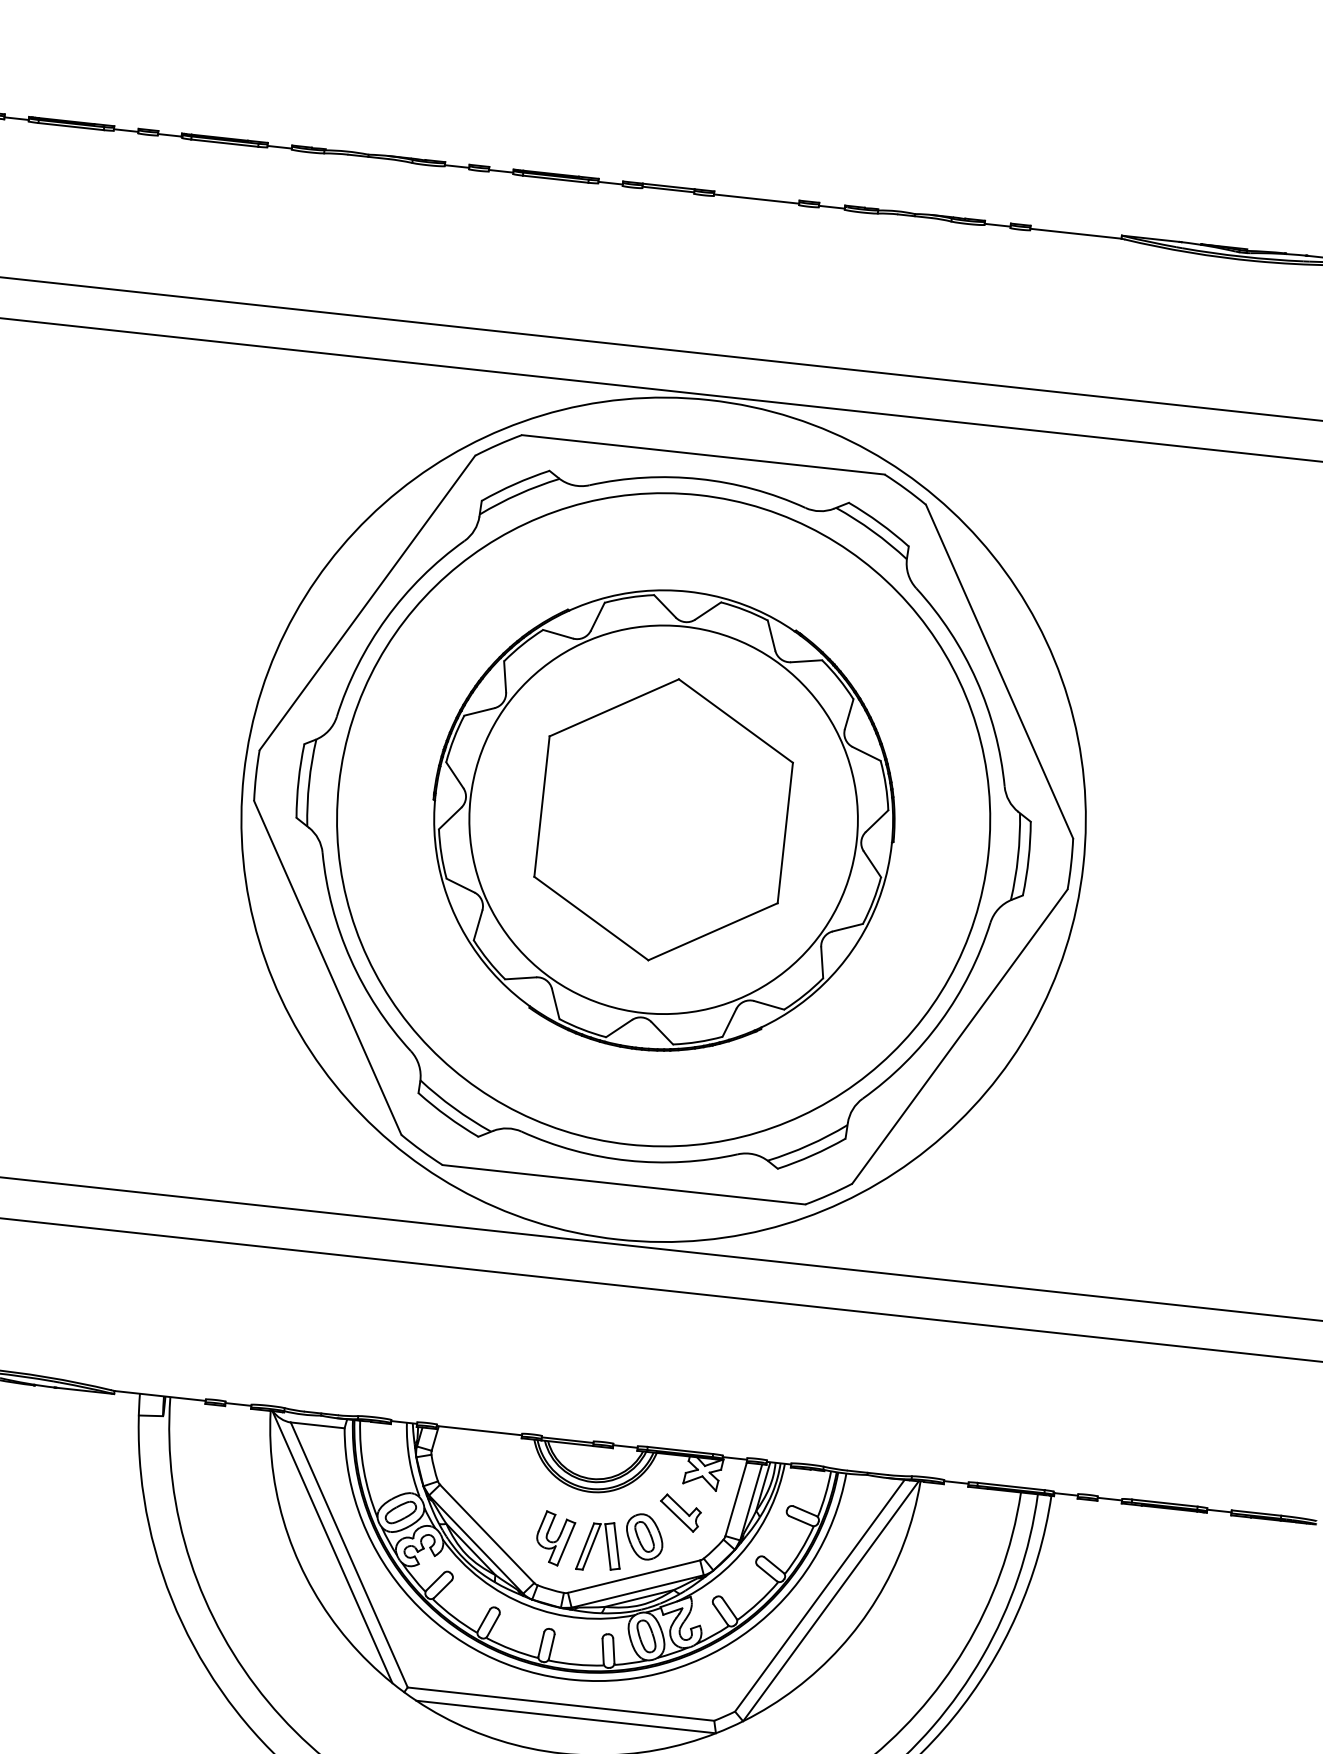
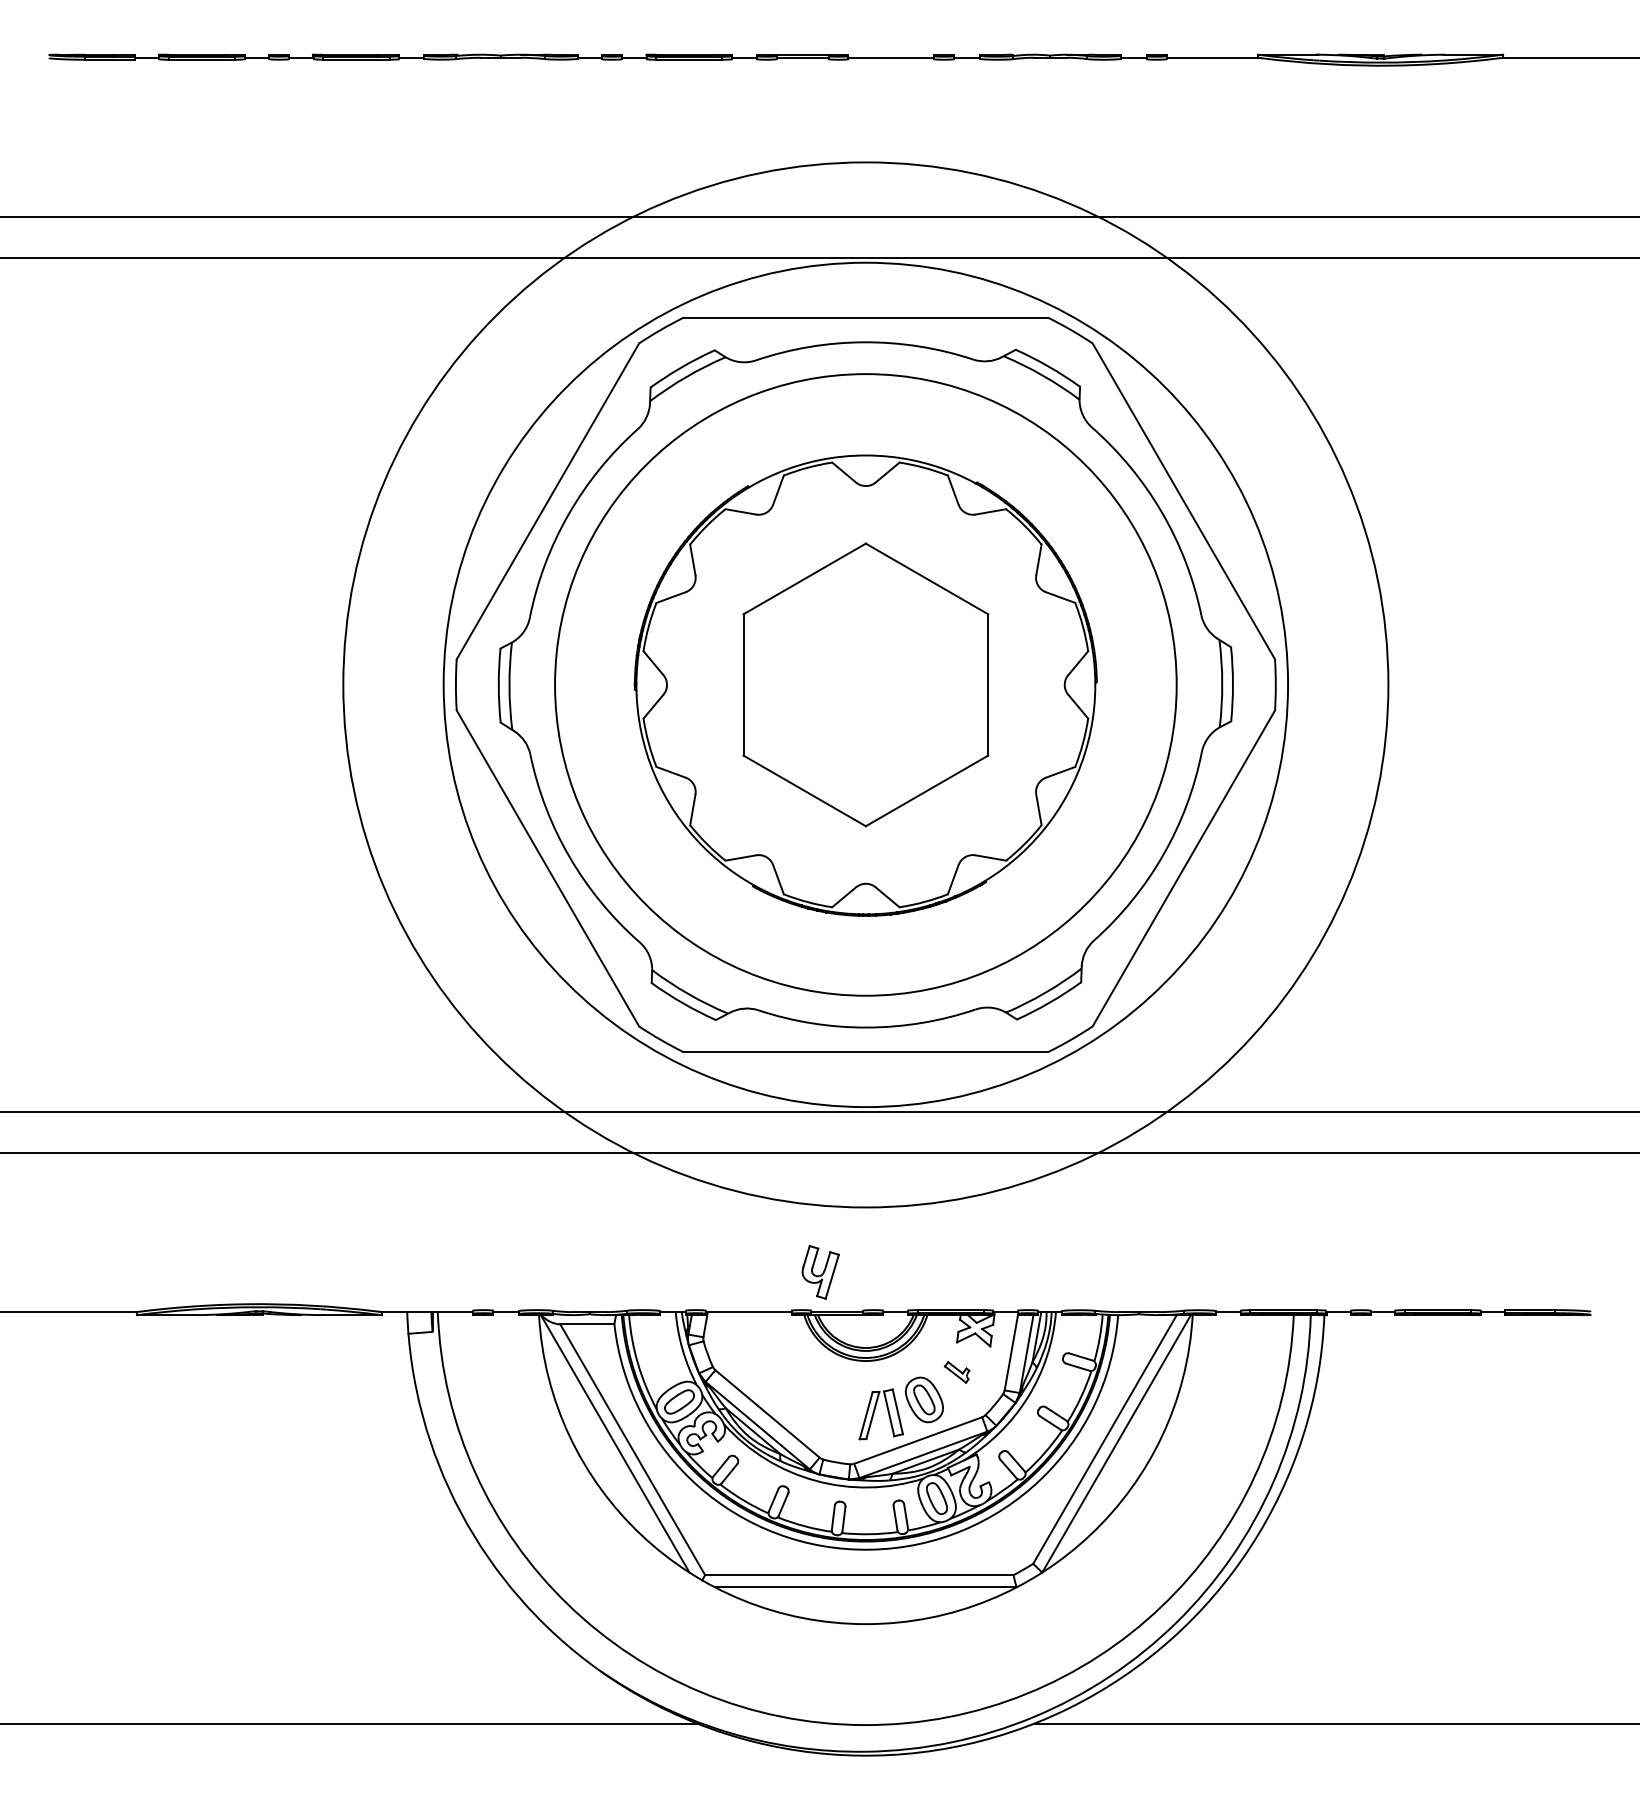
circle: (663, 819) -> (865, 684), size x1.6
circle: (663, 819) -> (865, 684), size x1.6
part: (679, 1513) -> (956, 1372), size x0.6
part: (554, 1538) -> (820, 1272), moved

